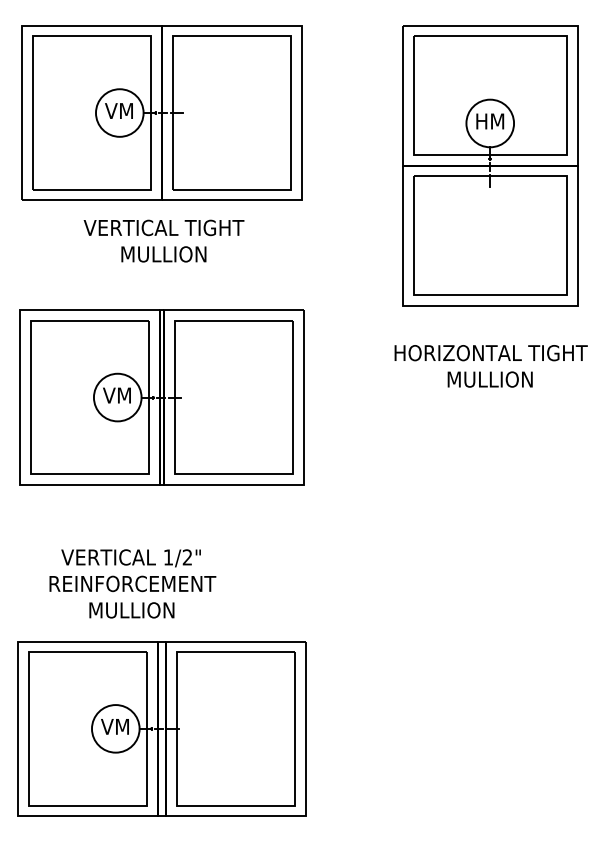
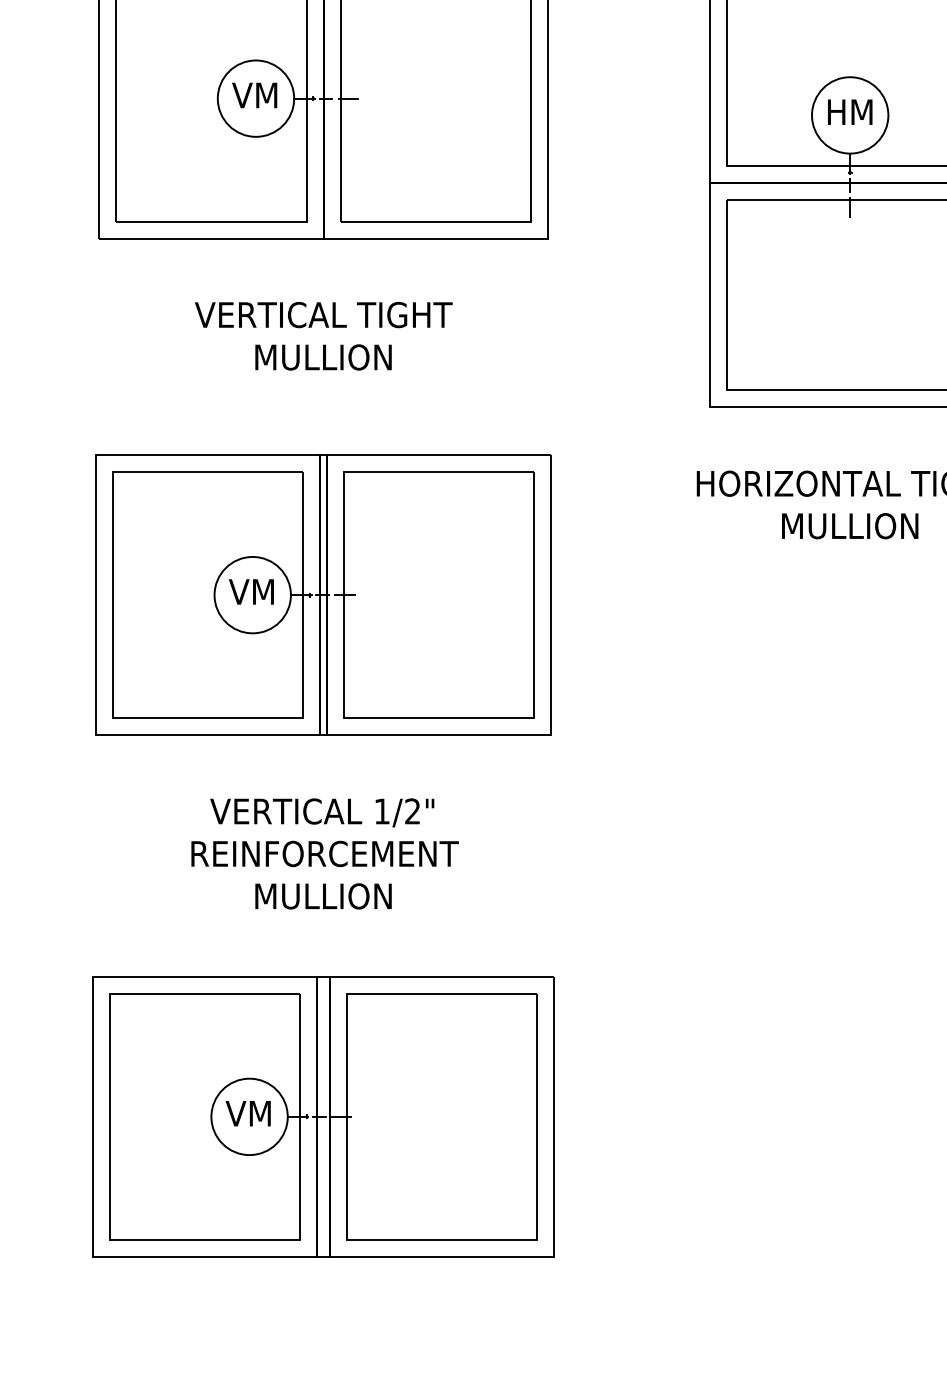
text: (163, 240) -> (322, 335), moved
part: (161, 397) -> (322, 595), moved
text: (132, 583) -> (324, 853), moved
part: (161, 728) -> (322, 1116), moved

